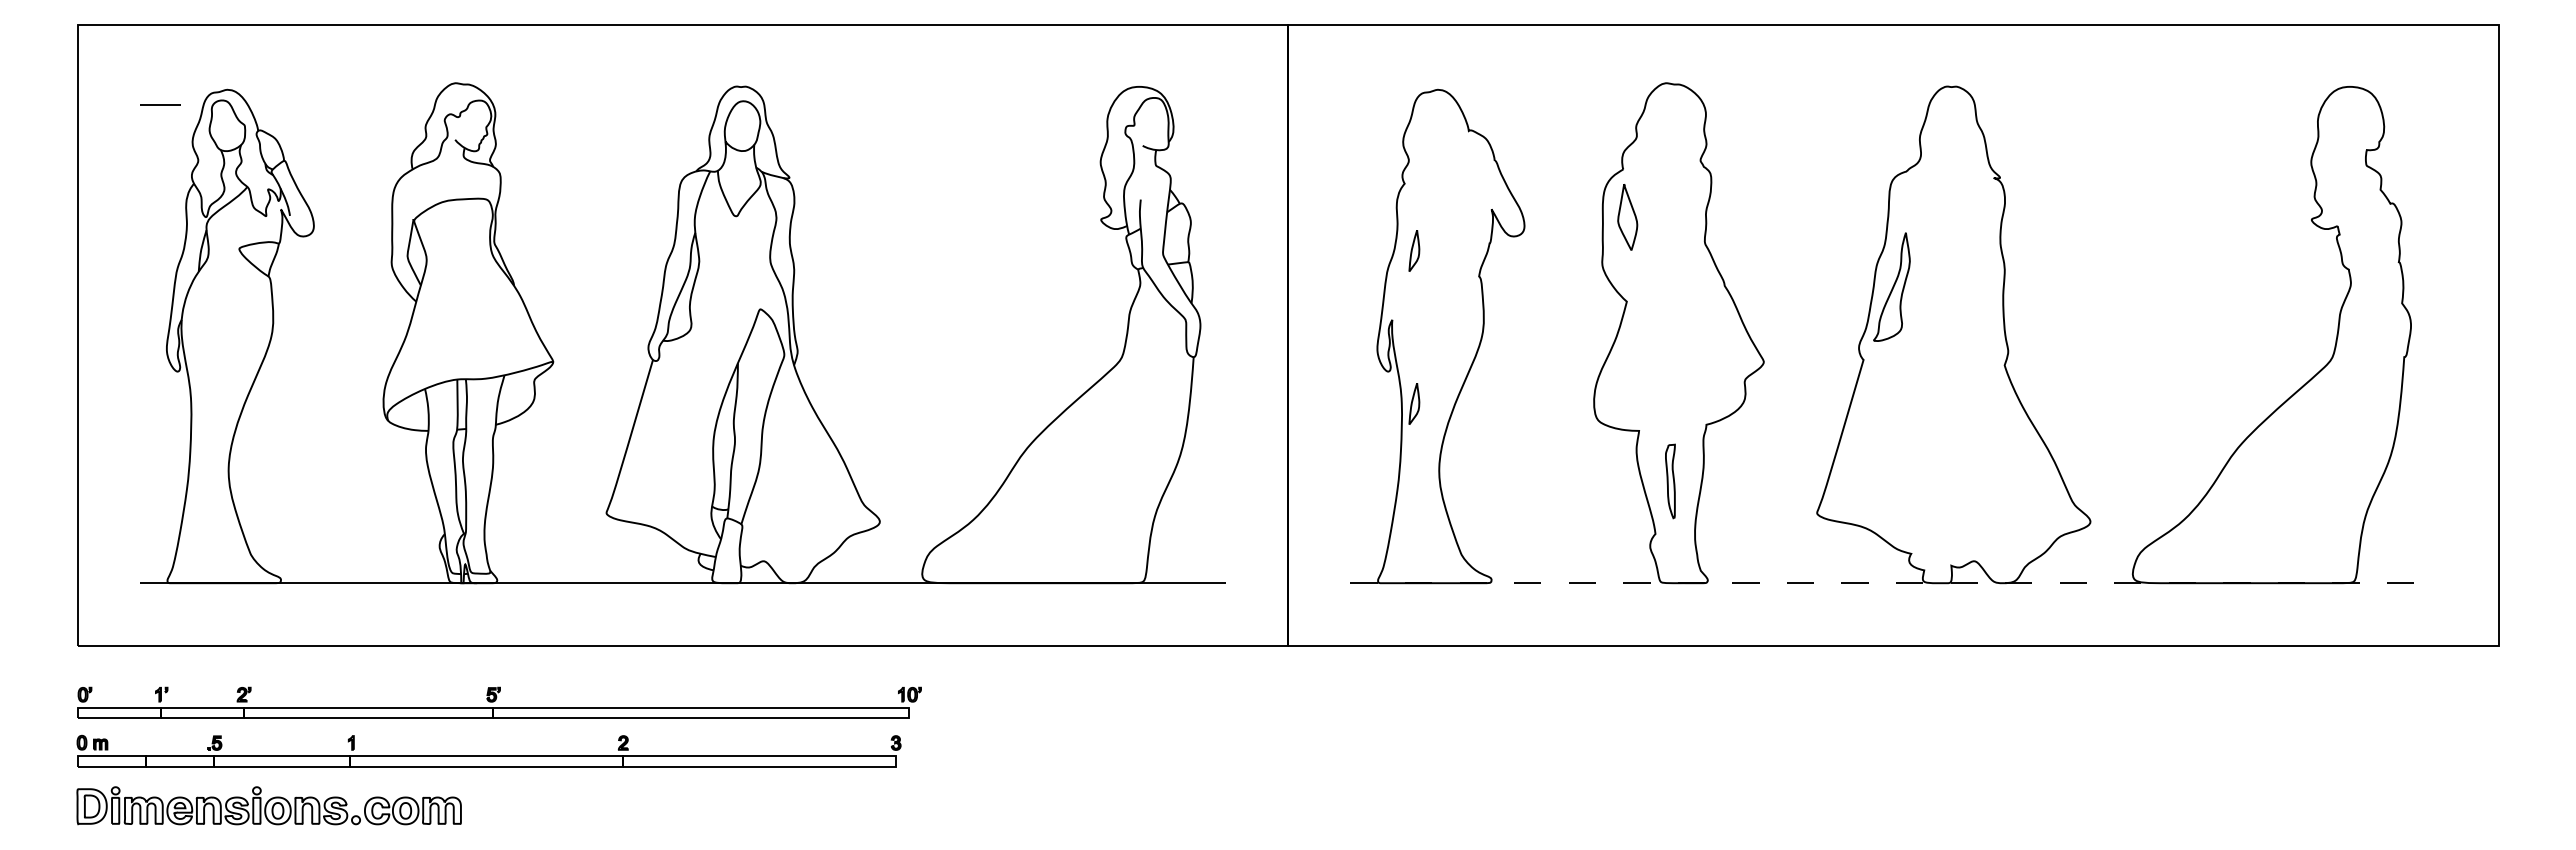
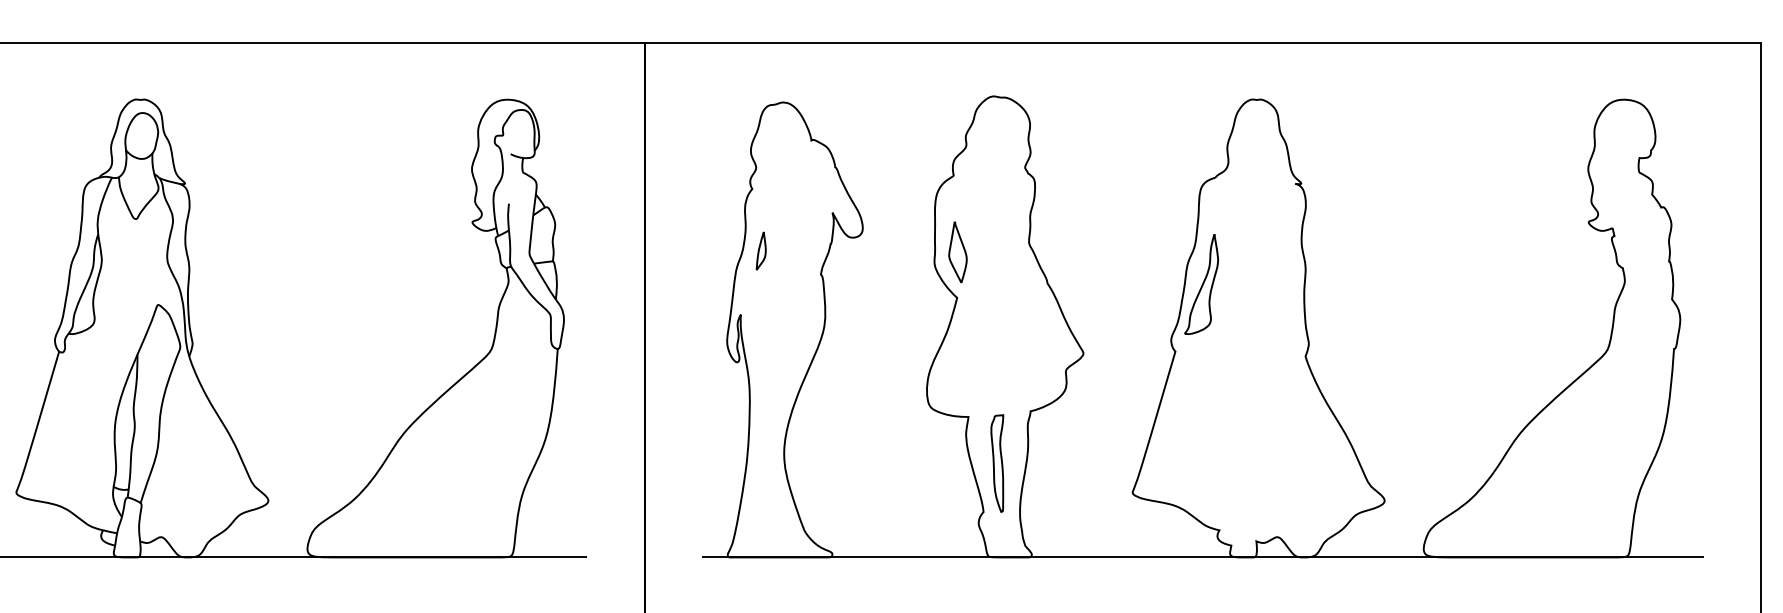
part: (1627, 217) -> (957, 252), moved
part: (1414, 403) -> (761, 391), removed
part: (1670, 481) -> (997, 463), size x1.43
line: (1893, 583) -> (1203, 557), dashed -> solid

